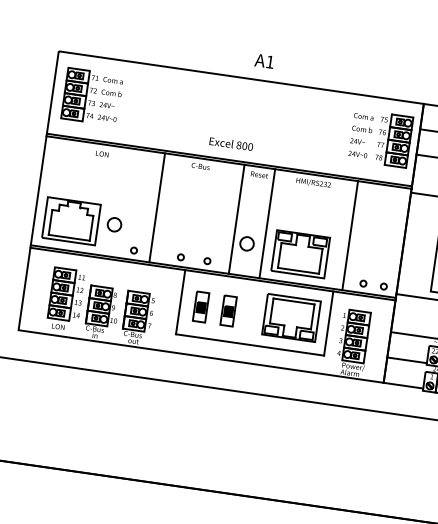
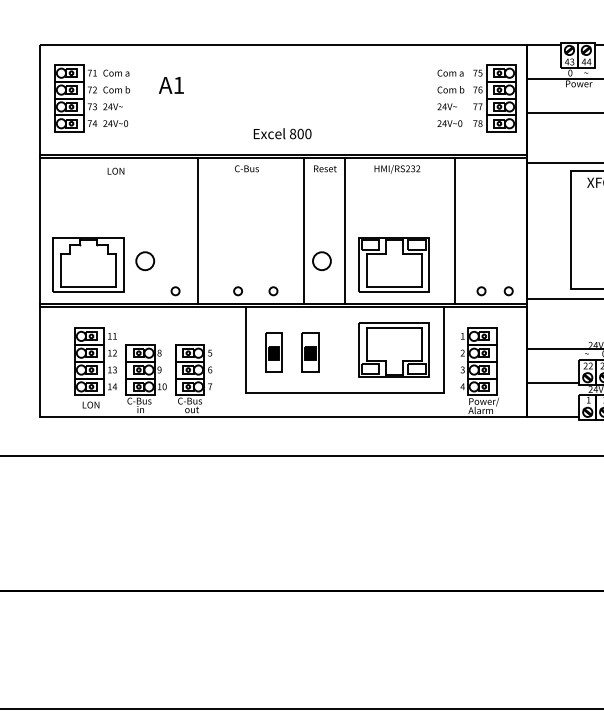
text: (263, 61) -> (170, 85), moved

